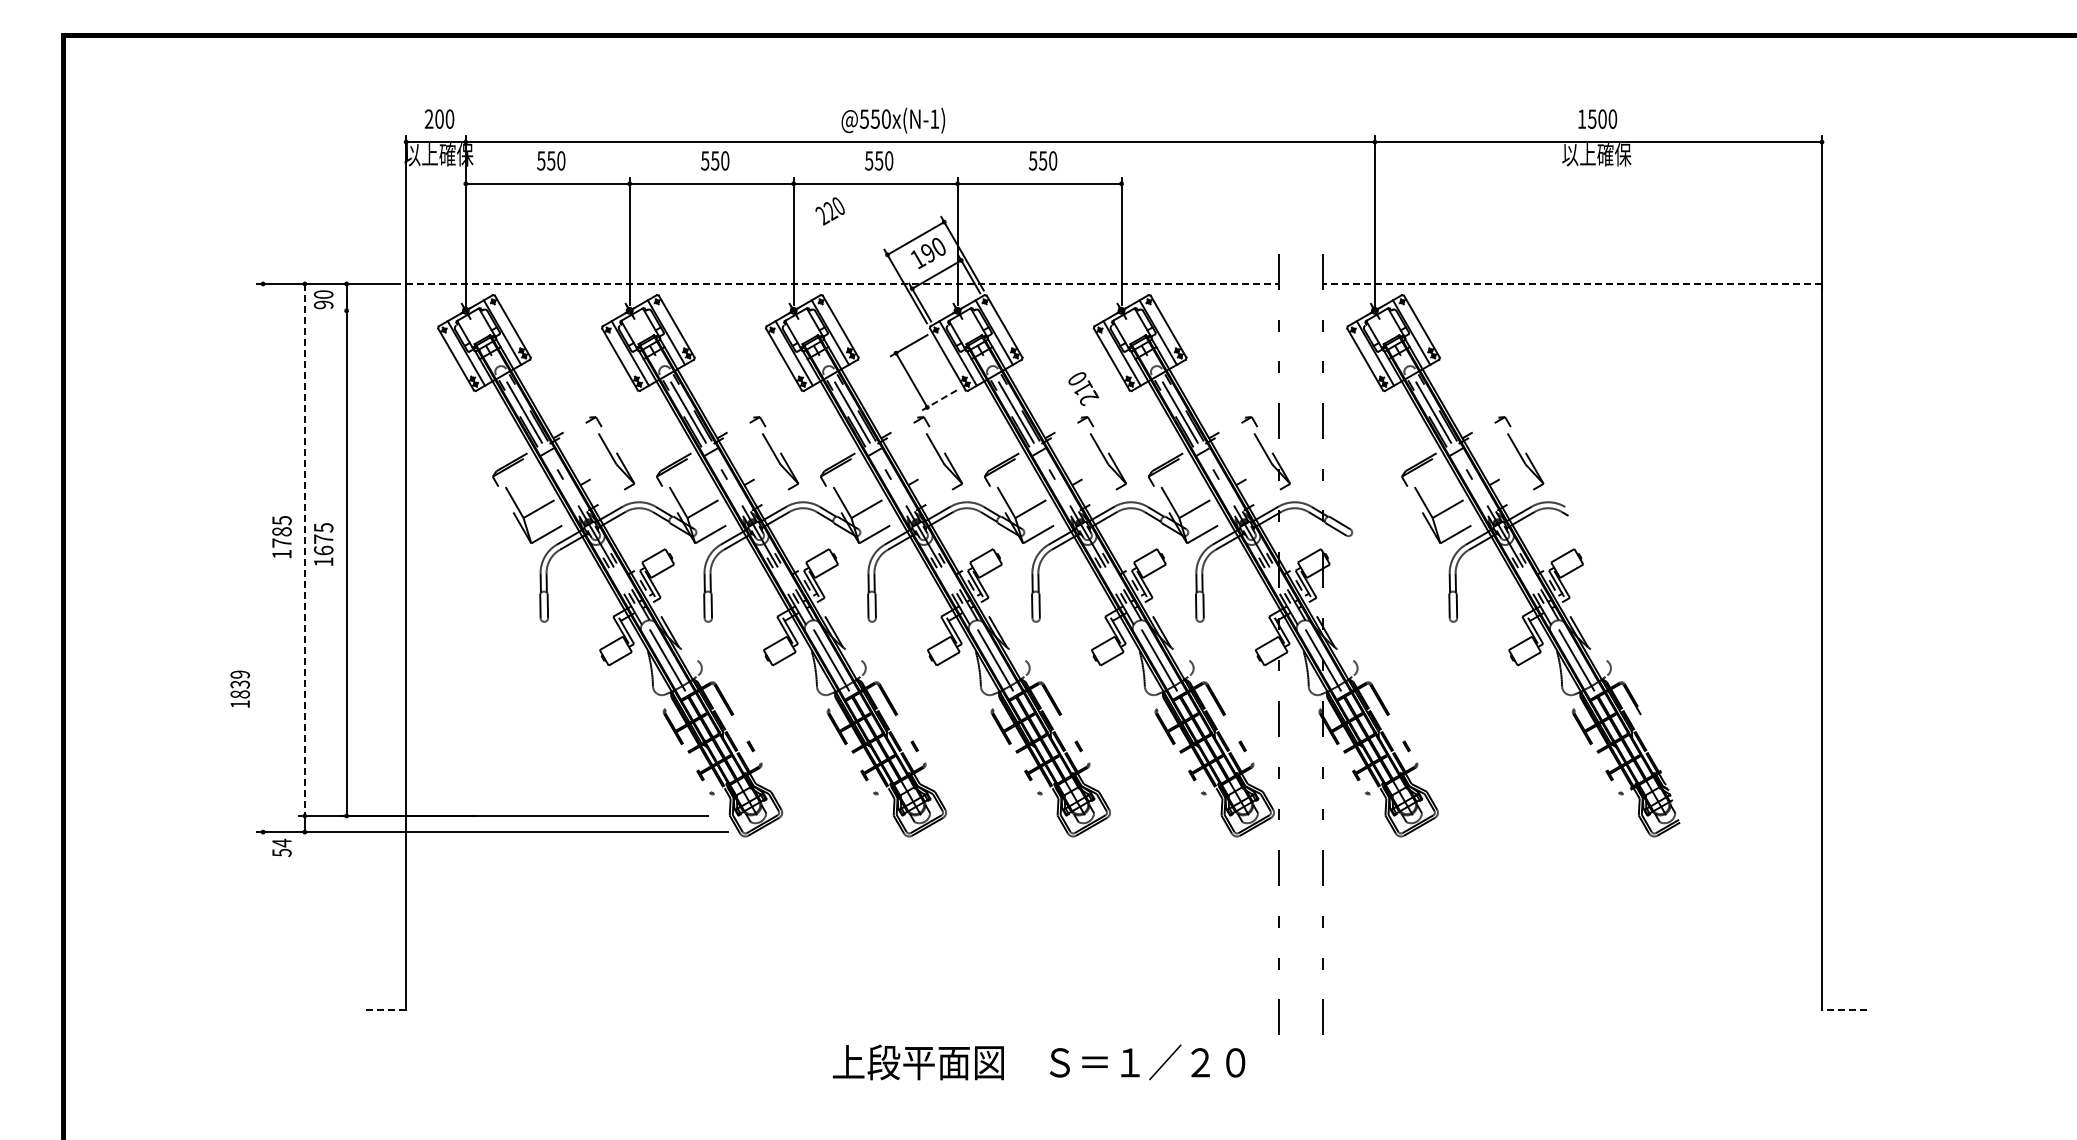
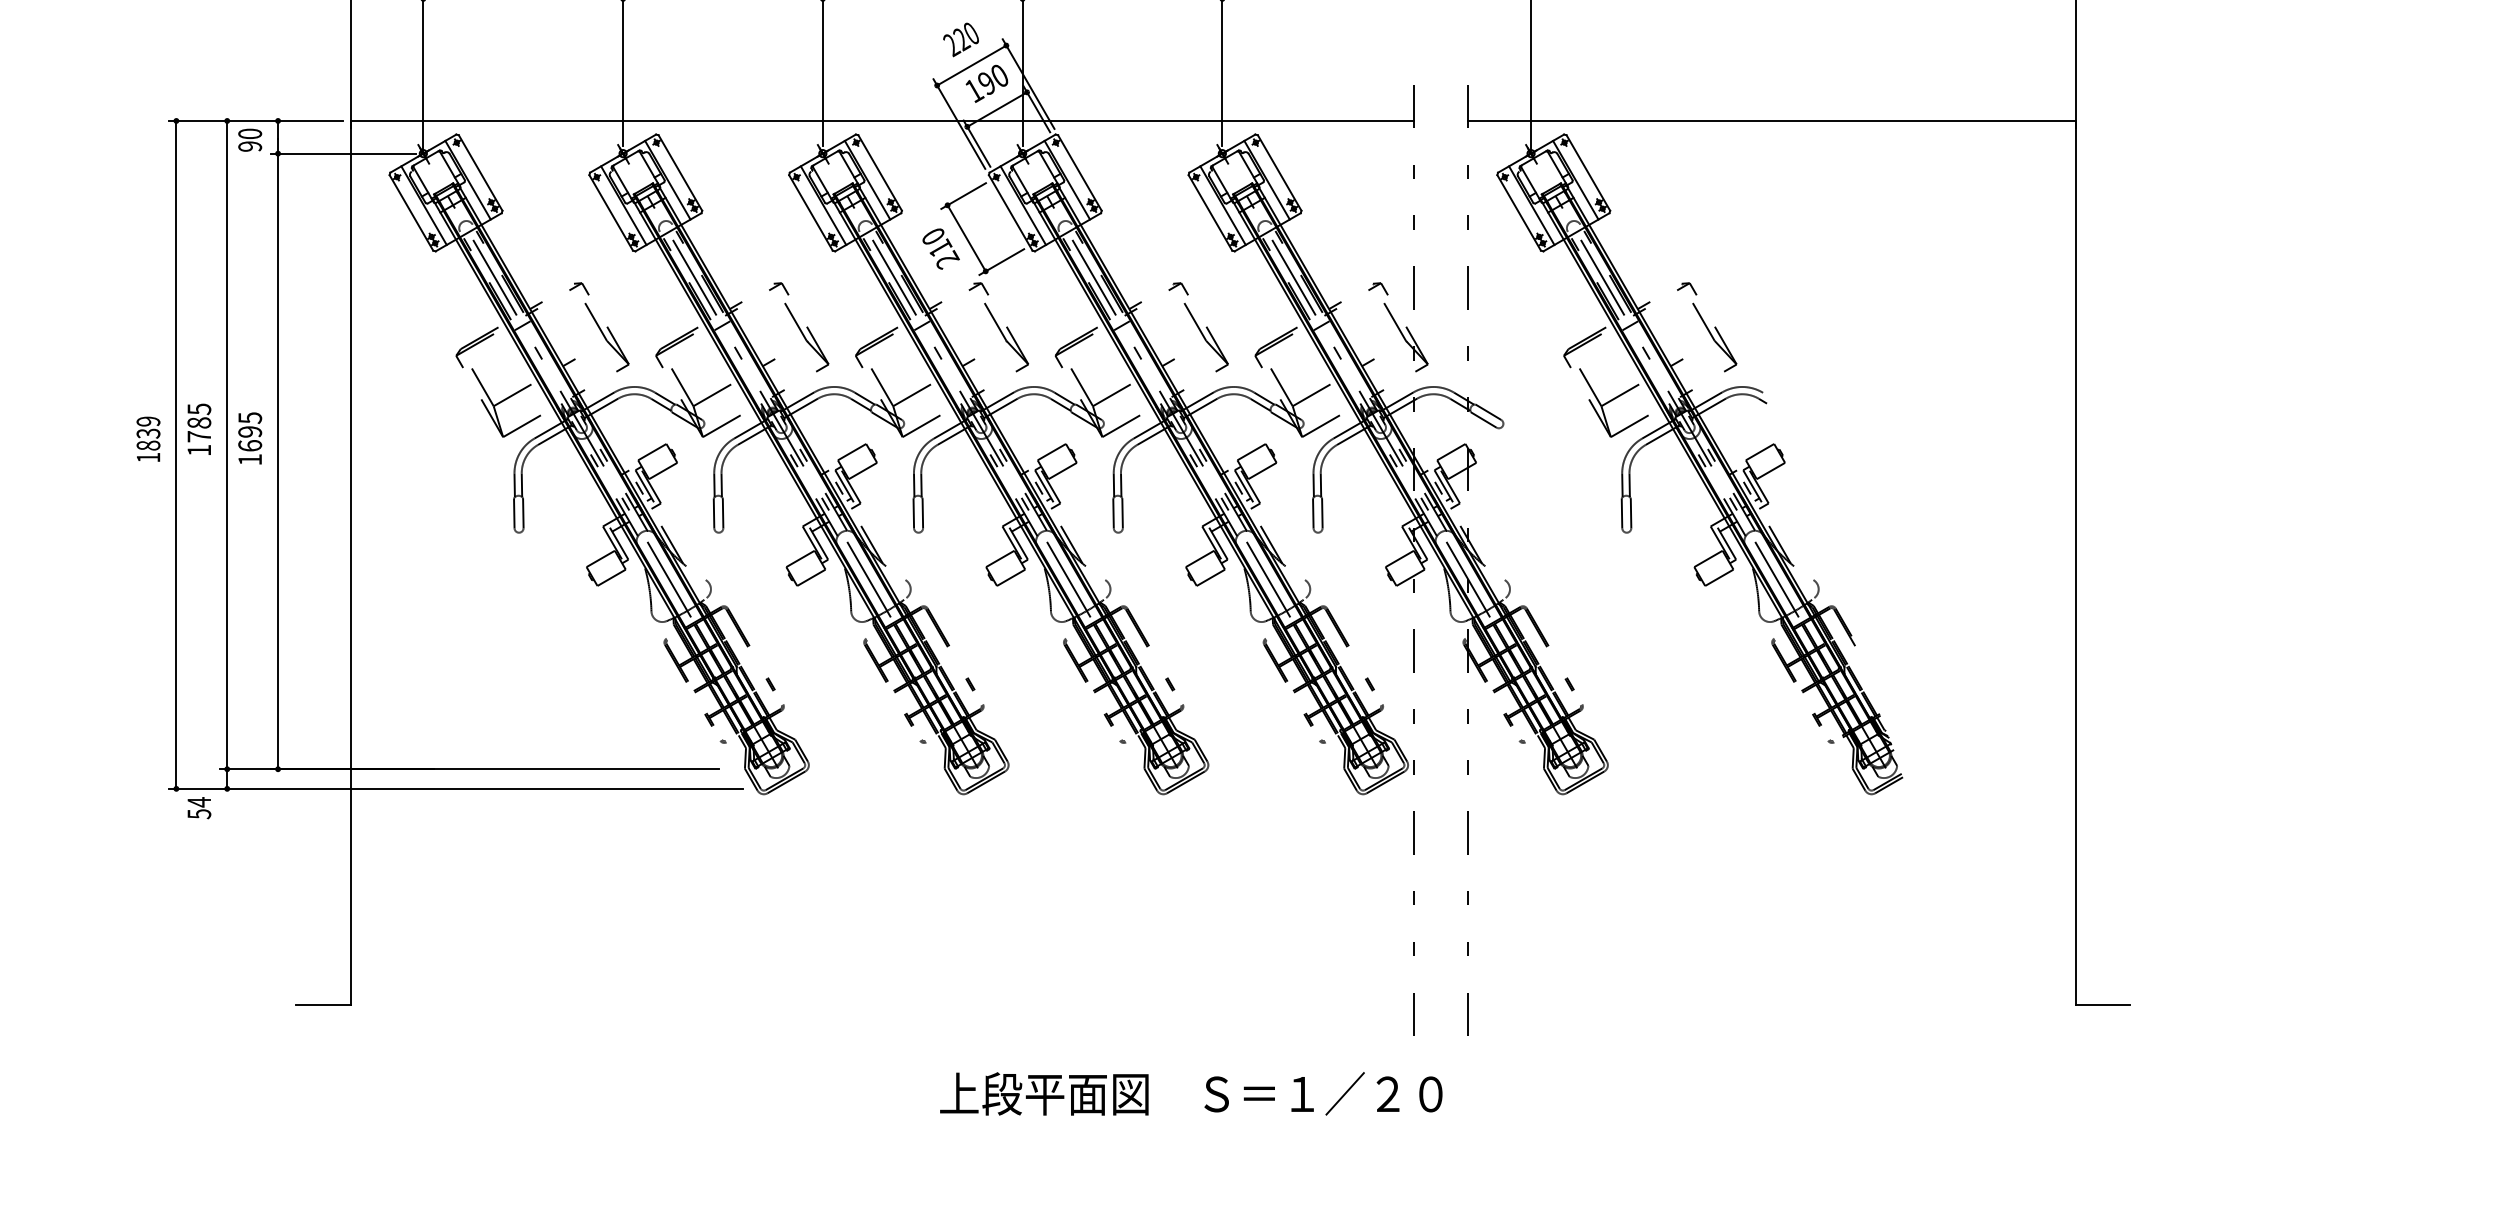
text: (829, 211) -> (960, 39), moved
line: (842, 283) -> (882, 120), dashed -> solid
line: (1572, 283) -> (1771, 120), dashed -> solid
line: (399, 310) -> (342, 153), added
text: (1083, 388) -> (940, 248), moved
line: (940, 399) -> (1001, 261), dashed -> solid
text: (323, 538) -> (249, 431), 1675 -> 1695
line: (304, 550) -> (226, 445), dashed -> solid
line: (263, 557) -> (176, 454), added
text: (239, 688) -> (147, 438), moved
line: (383, 1009) -> (323, 1005), dashed -> solid
line: (1843, 1009) -> (2102, 1005), dashed -> solid
text: (1039, 1062) -> (1191, 1093), moved

